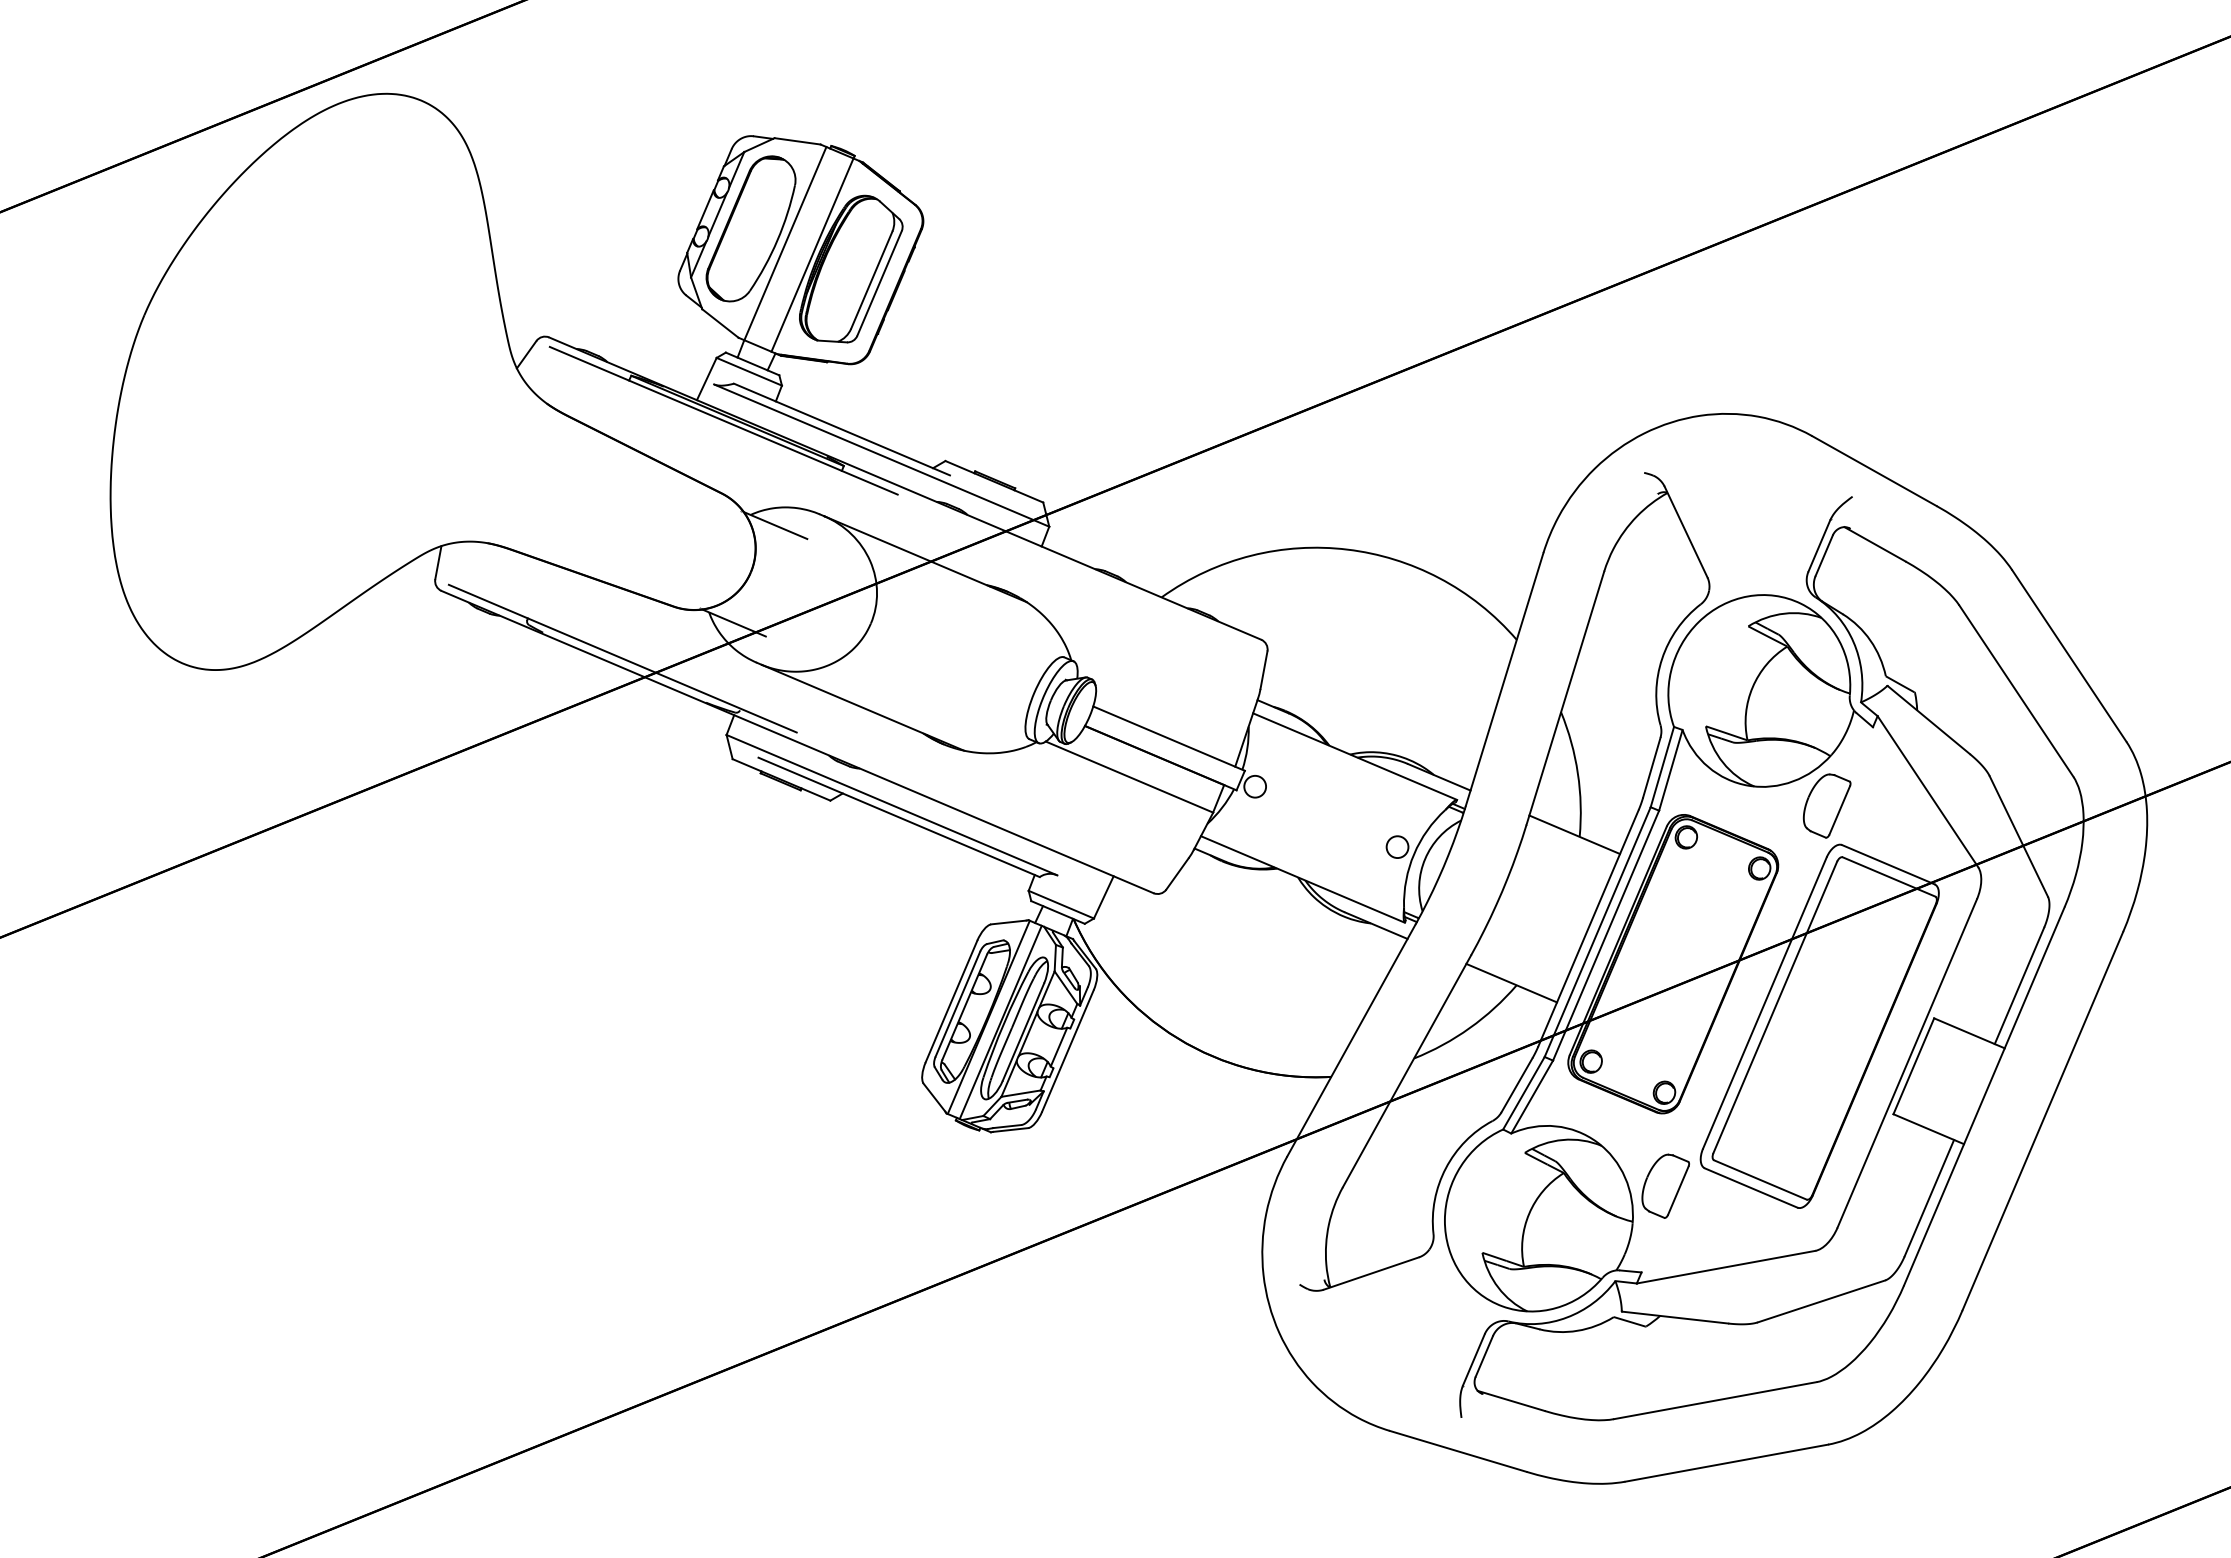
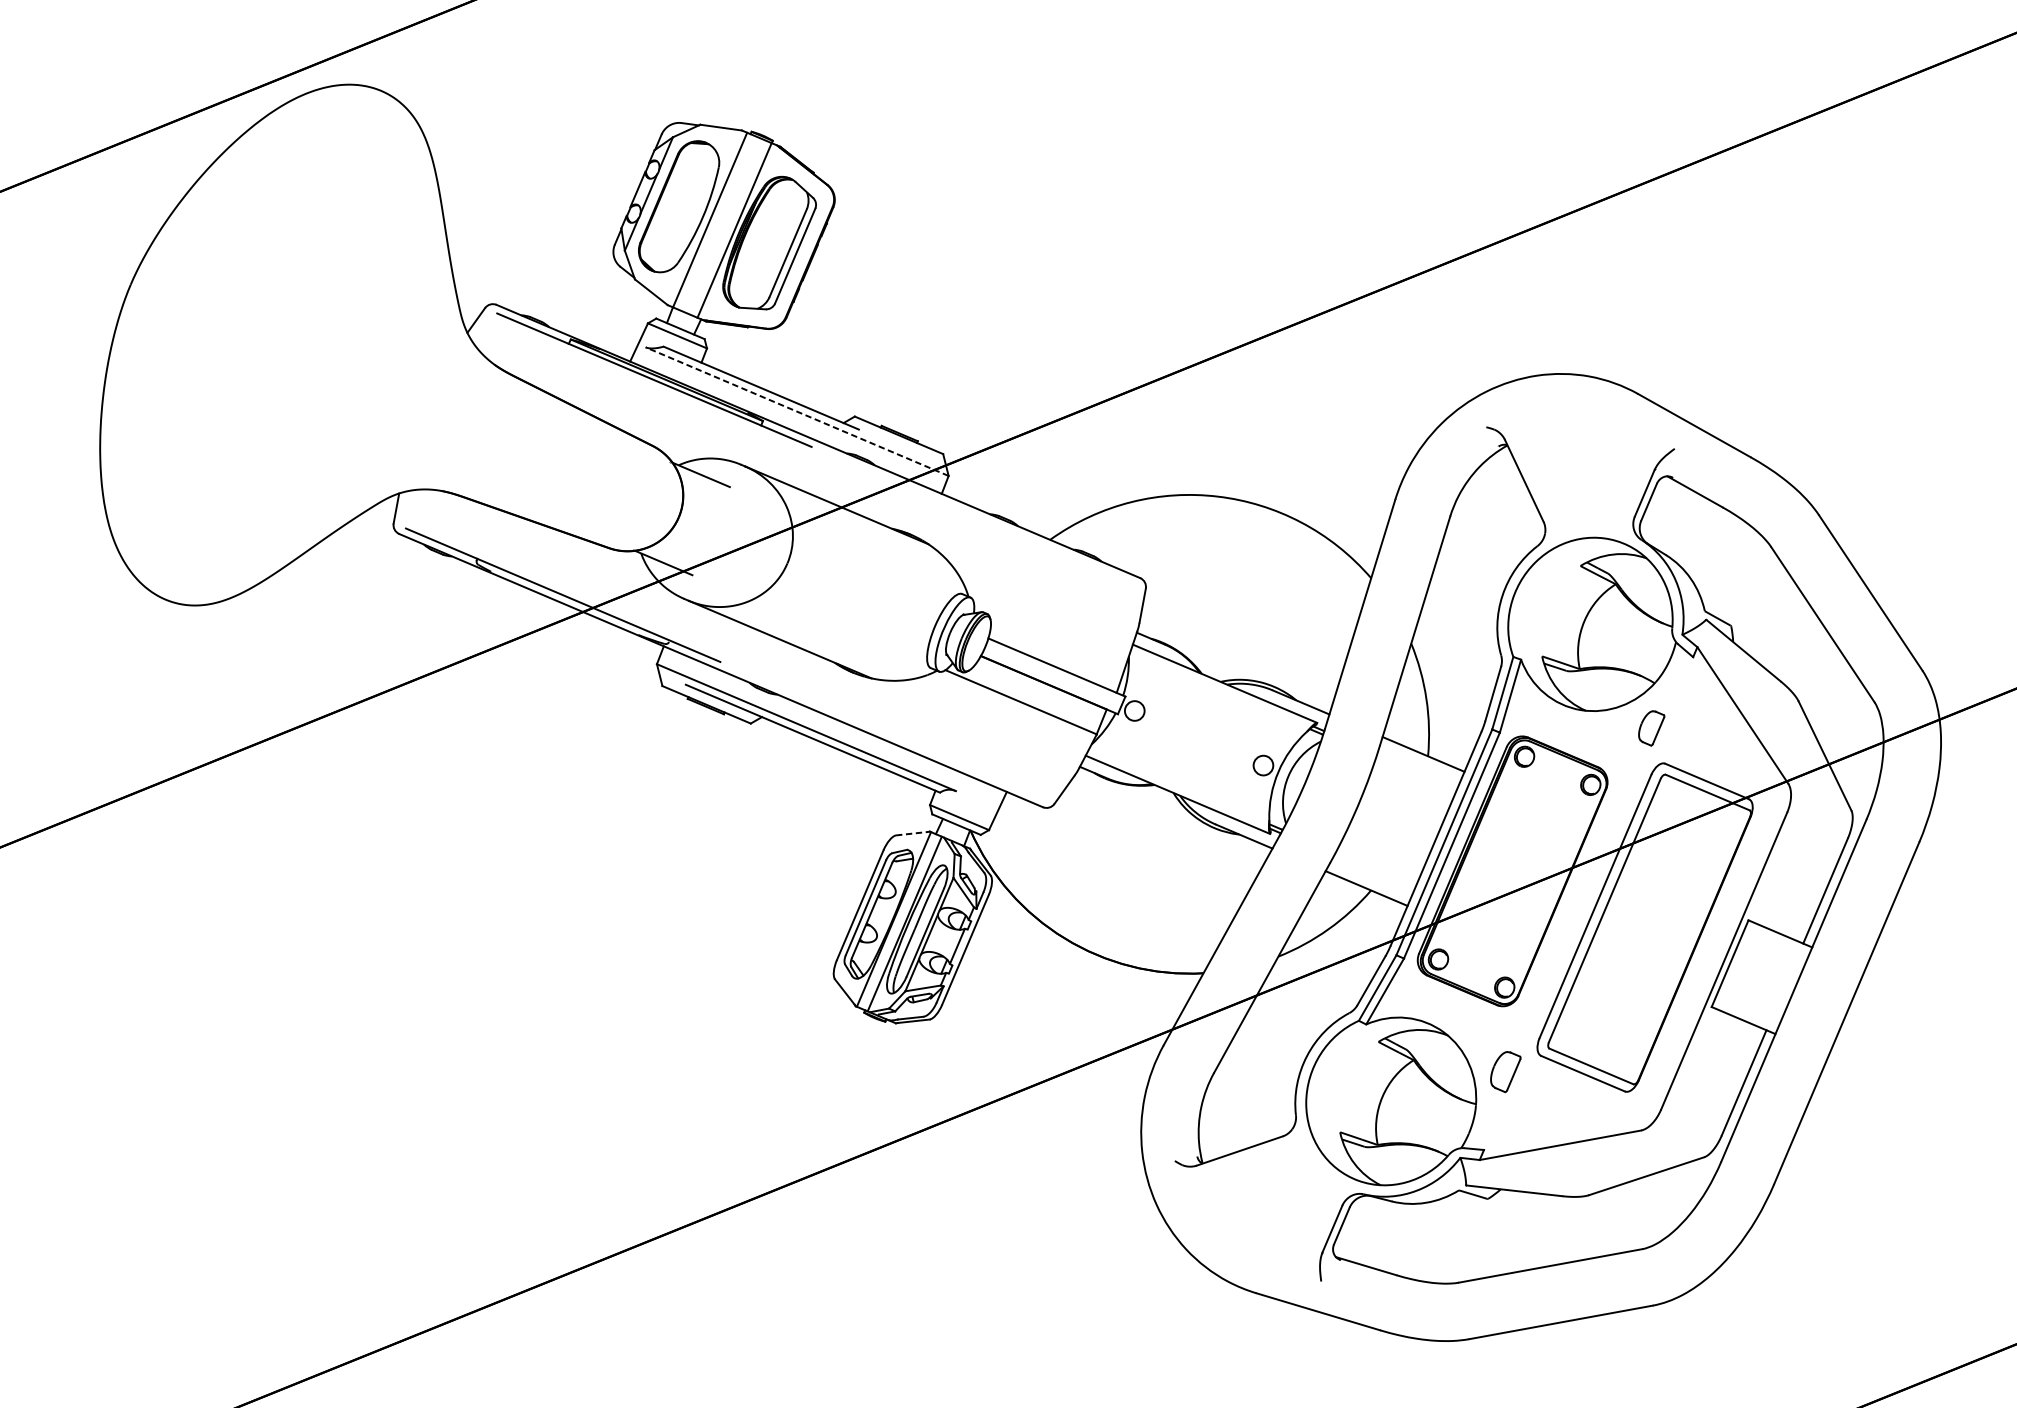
line: (881, 455) -> (796, 411), solid -> dashed
part: (1826, 805) -> (1651, 727), size x0.6
line: (1008, 922) -> (911, 833), solid -> dashed
part: (1665, 1185) -> (1505, 1071), size x0.7

